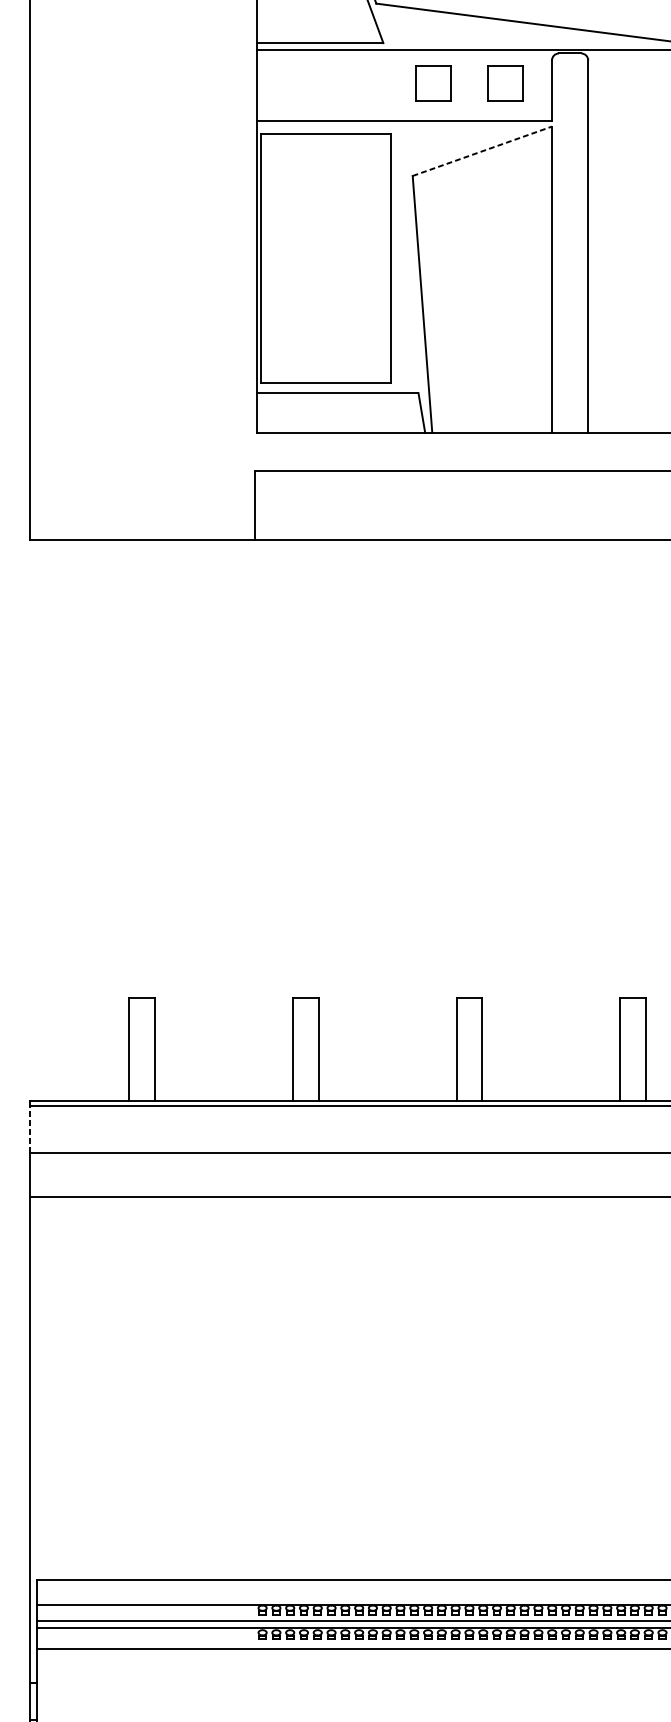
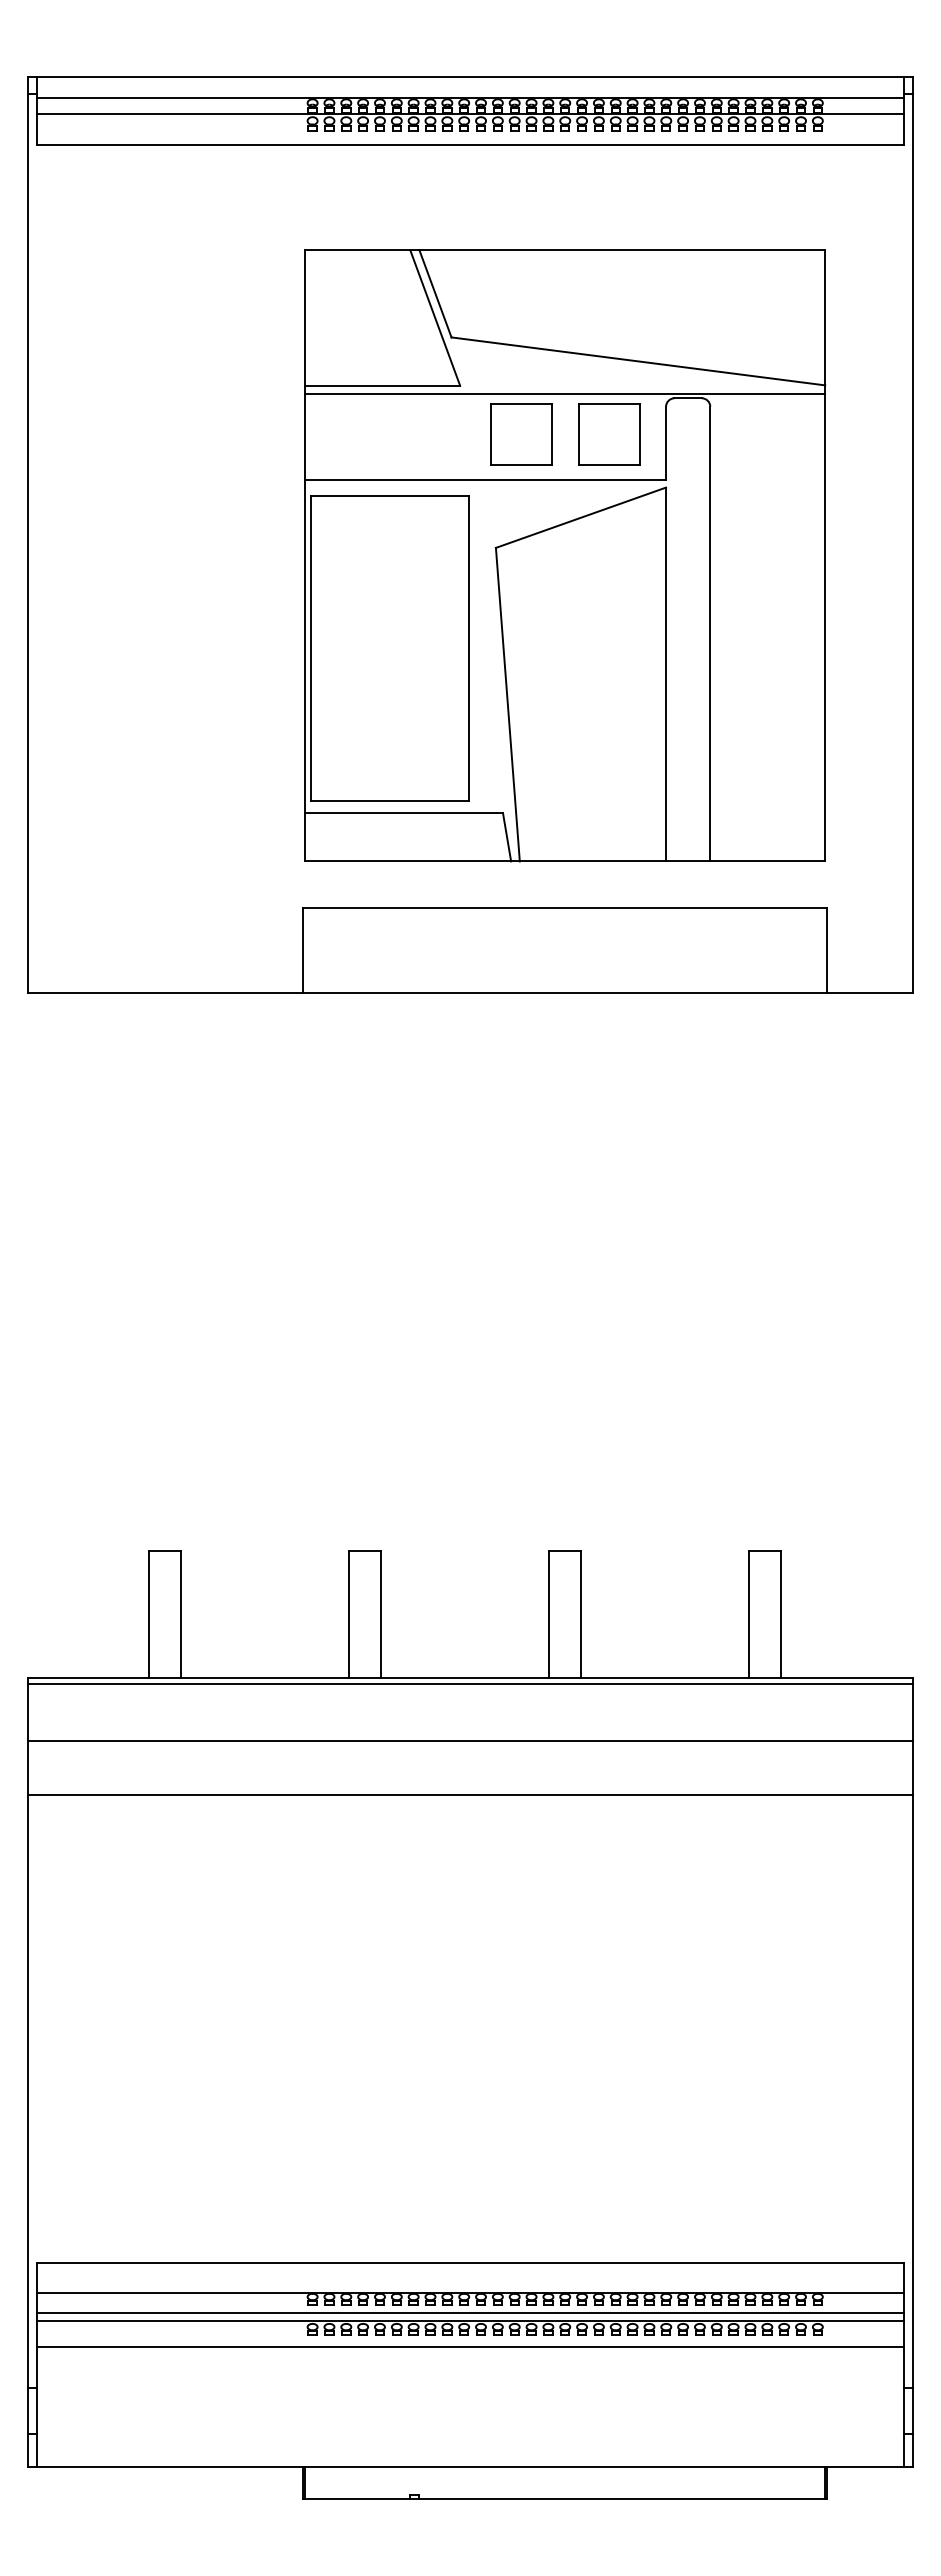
part: (433, 83) -> (521, 434), size x1.43
part: (505, 83) -> (609, 434), size x1.43
line: (482, 151) -> (581, 517), dashed -> solid
line: (29, 1128) -> (28, 1711), dashed -> solid

